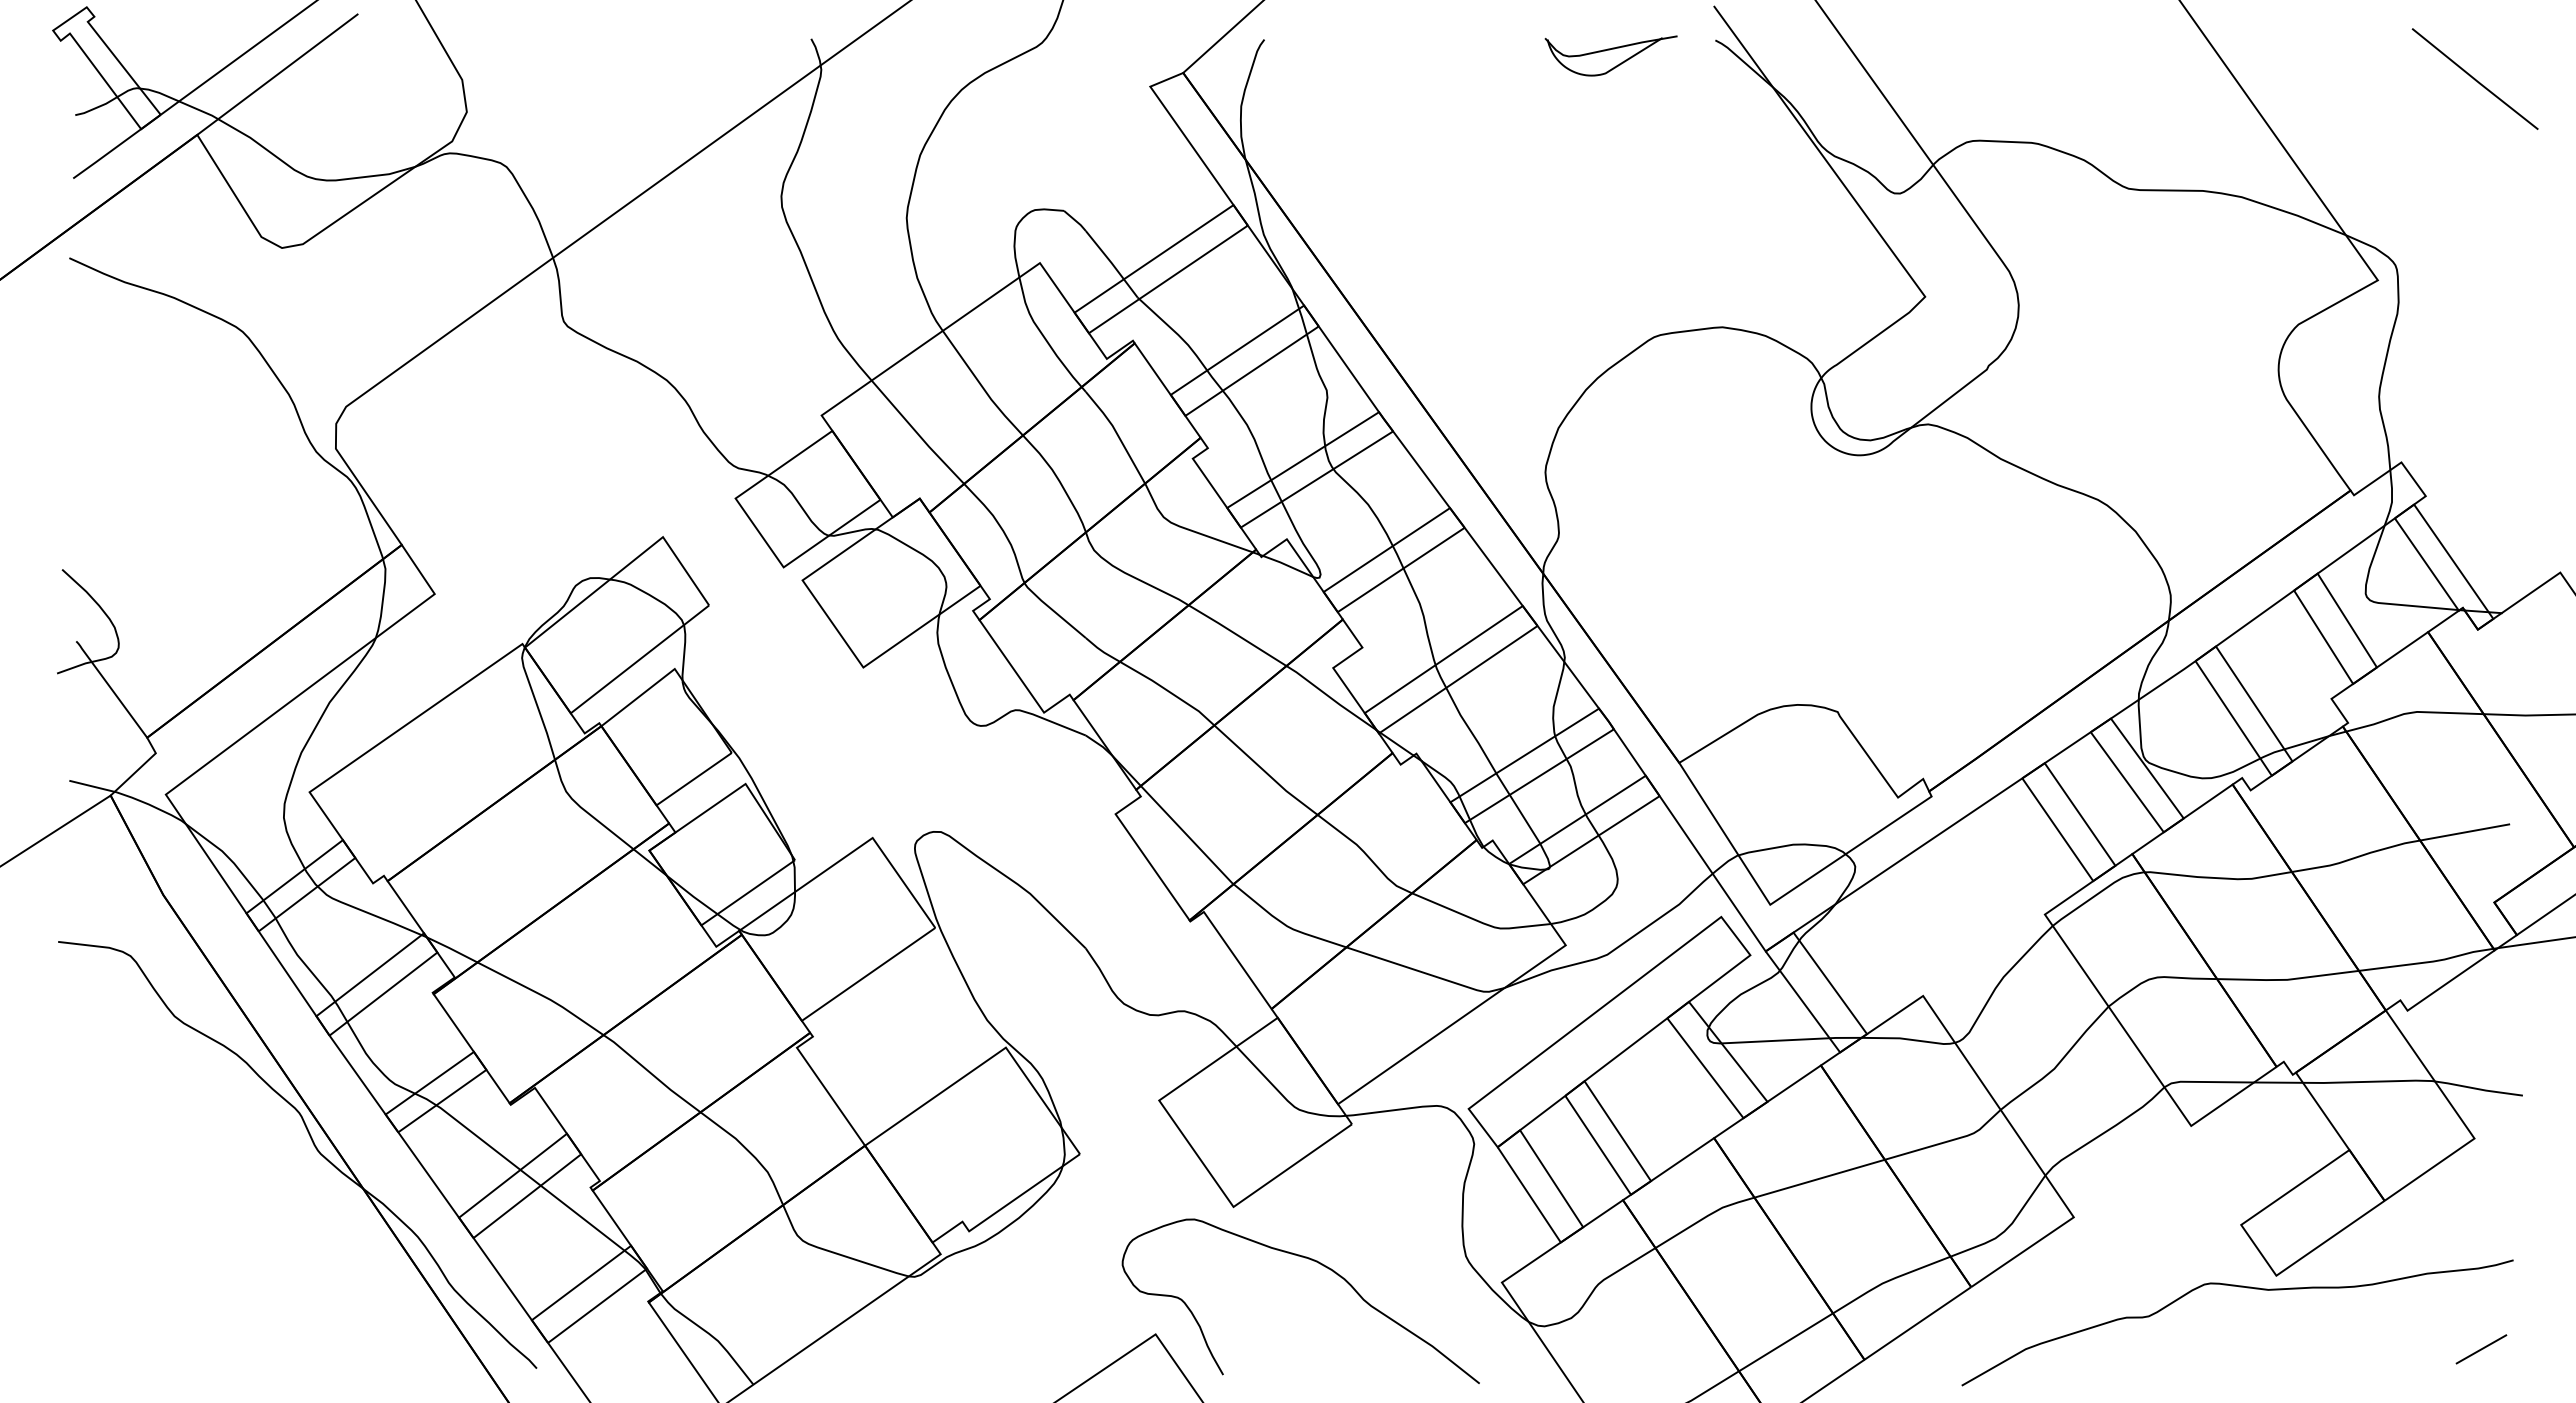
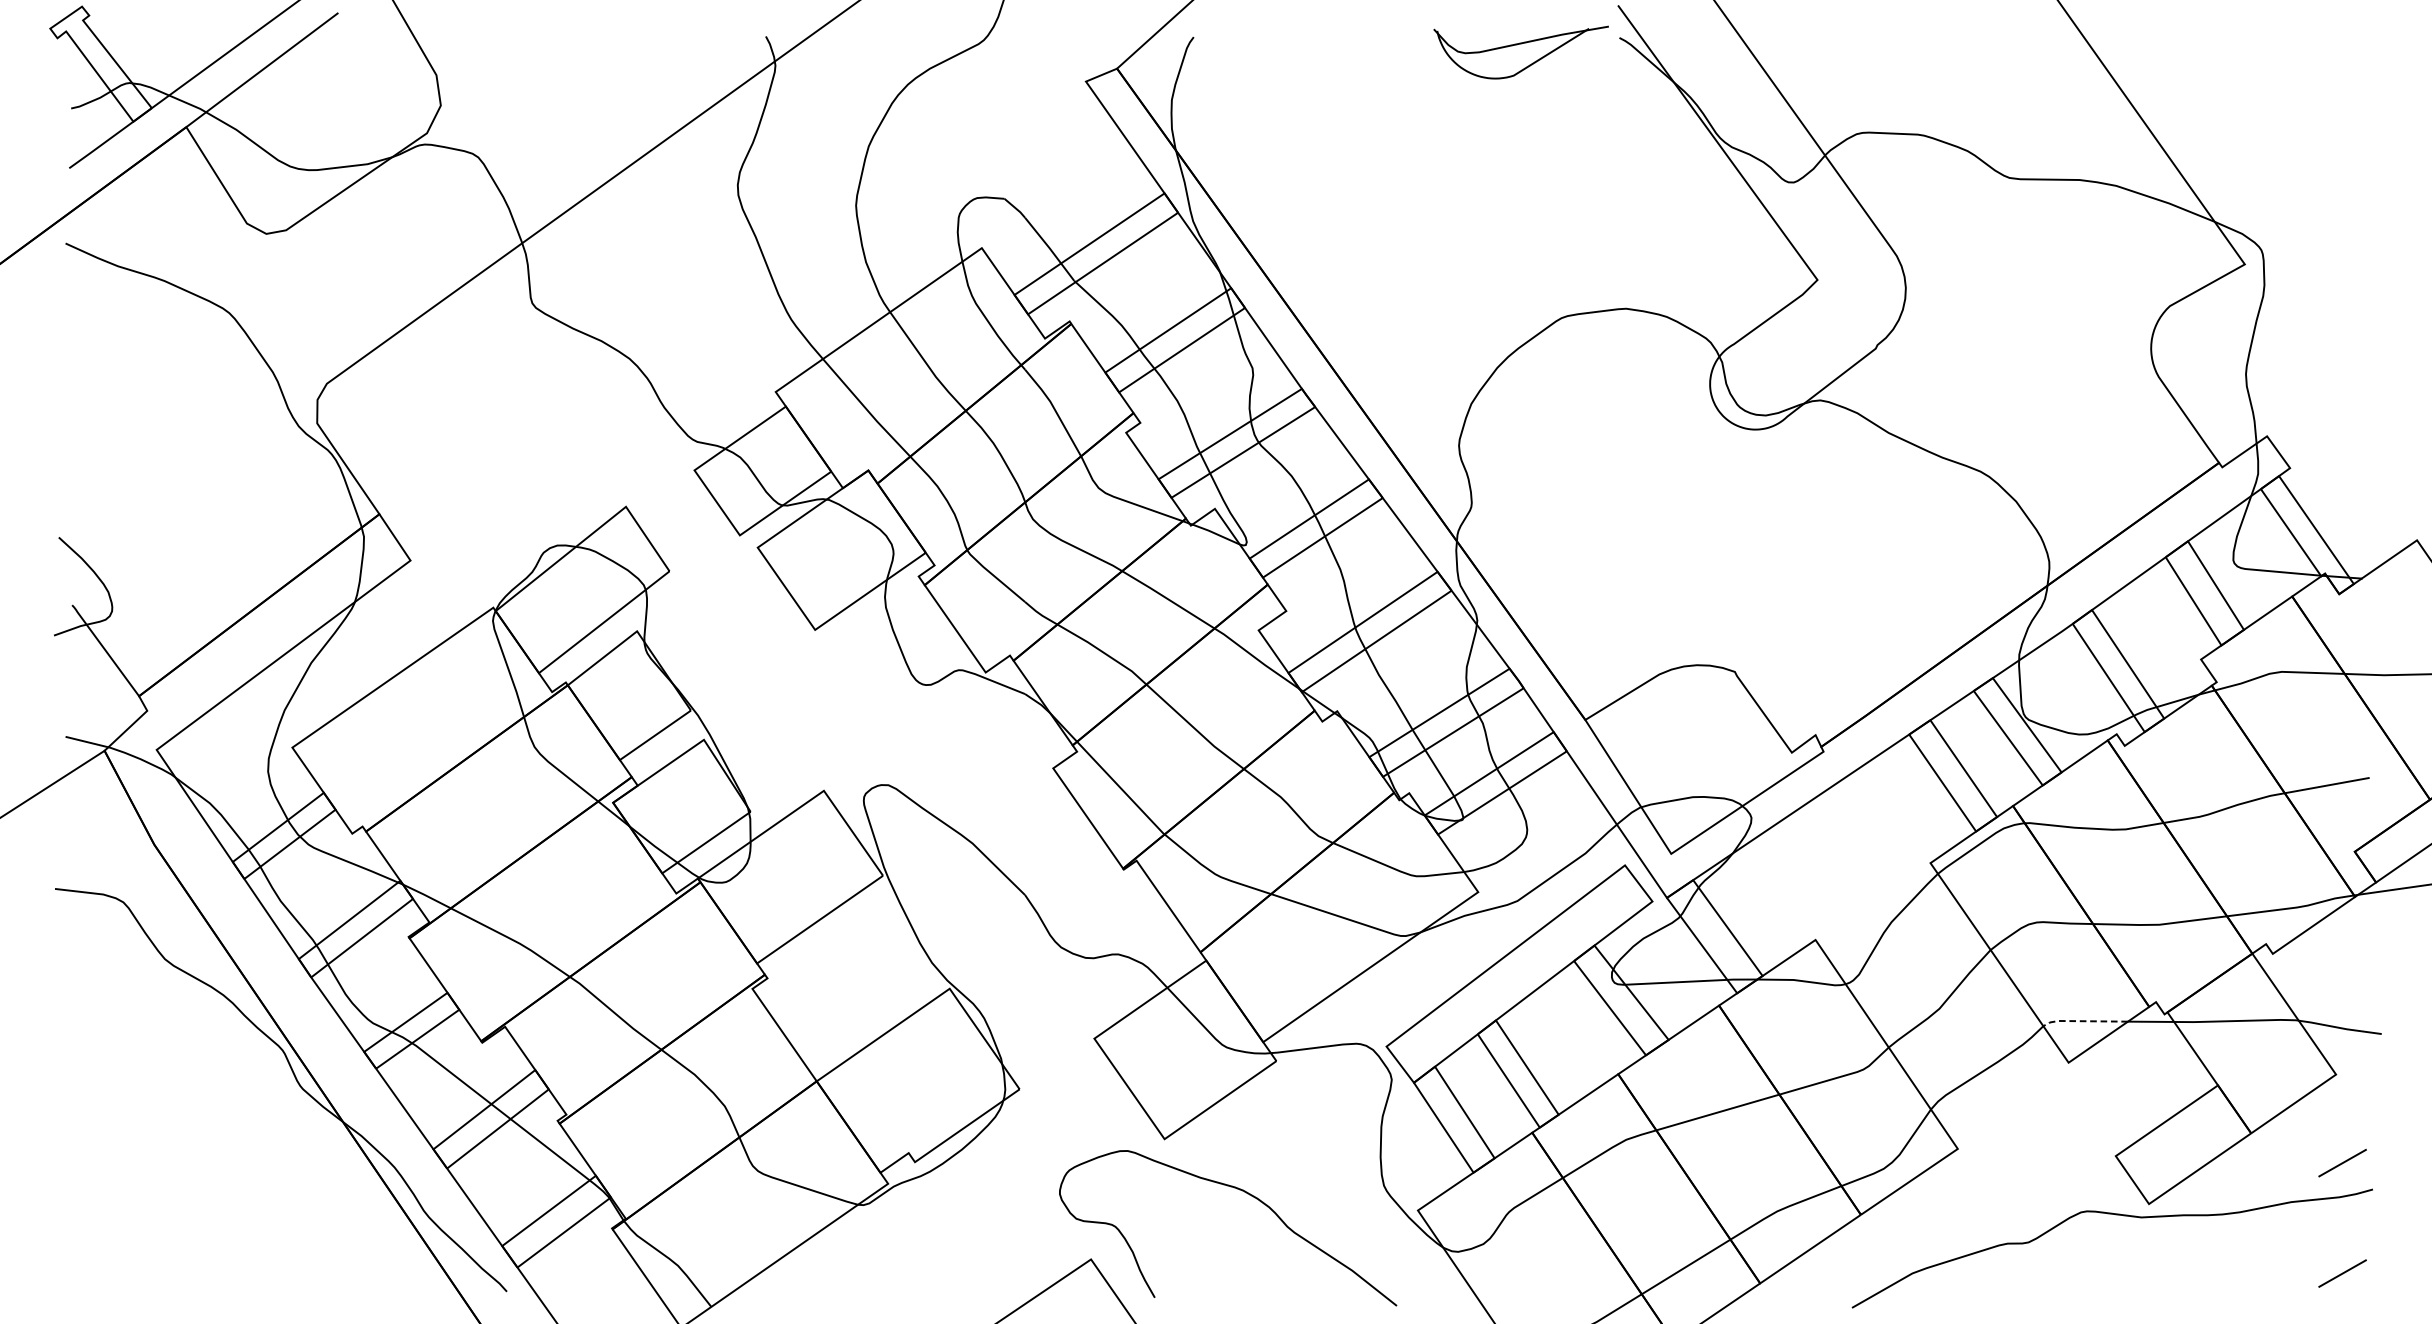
part: (1610, 55) -> (1520, 52), size x1.4
line: (2474, 78) -> (2336, 73), removed
line: (2207, 1082) -> (2084, 1021), solid -> dashed
line: (2481, 1232) -> (2342, 1163), added

